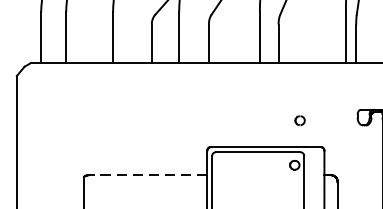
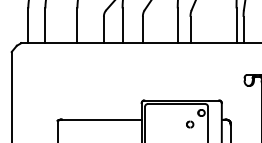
part: (300, 120) -> (190, 124), moved
line: (148, 174) -> (101, 119), dashed -> solid

